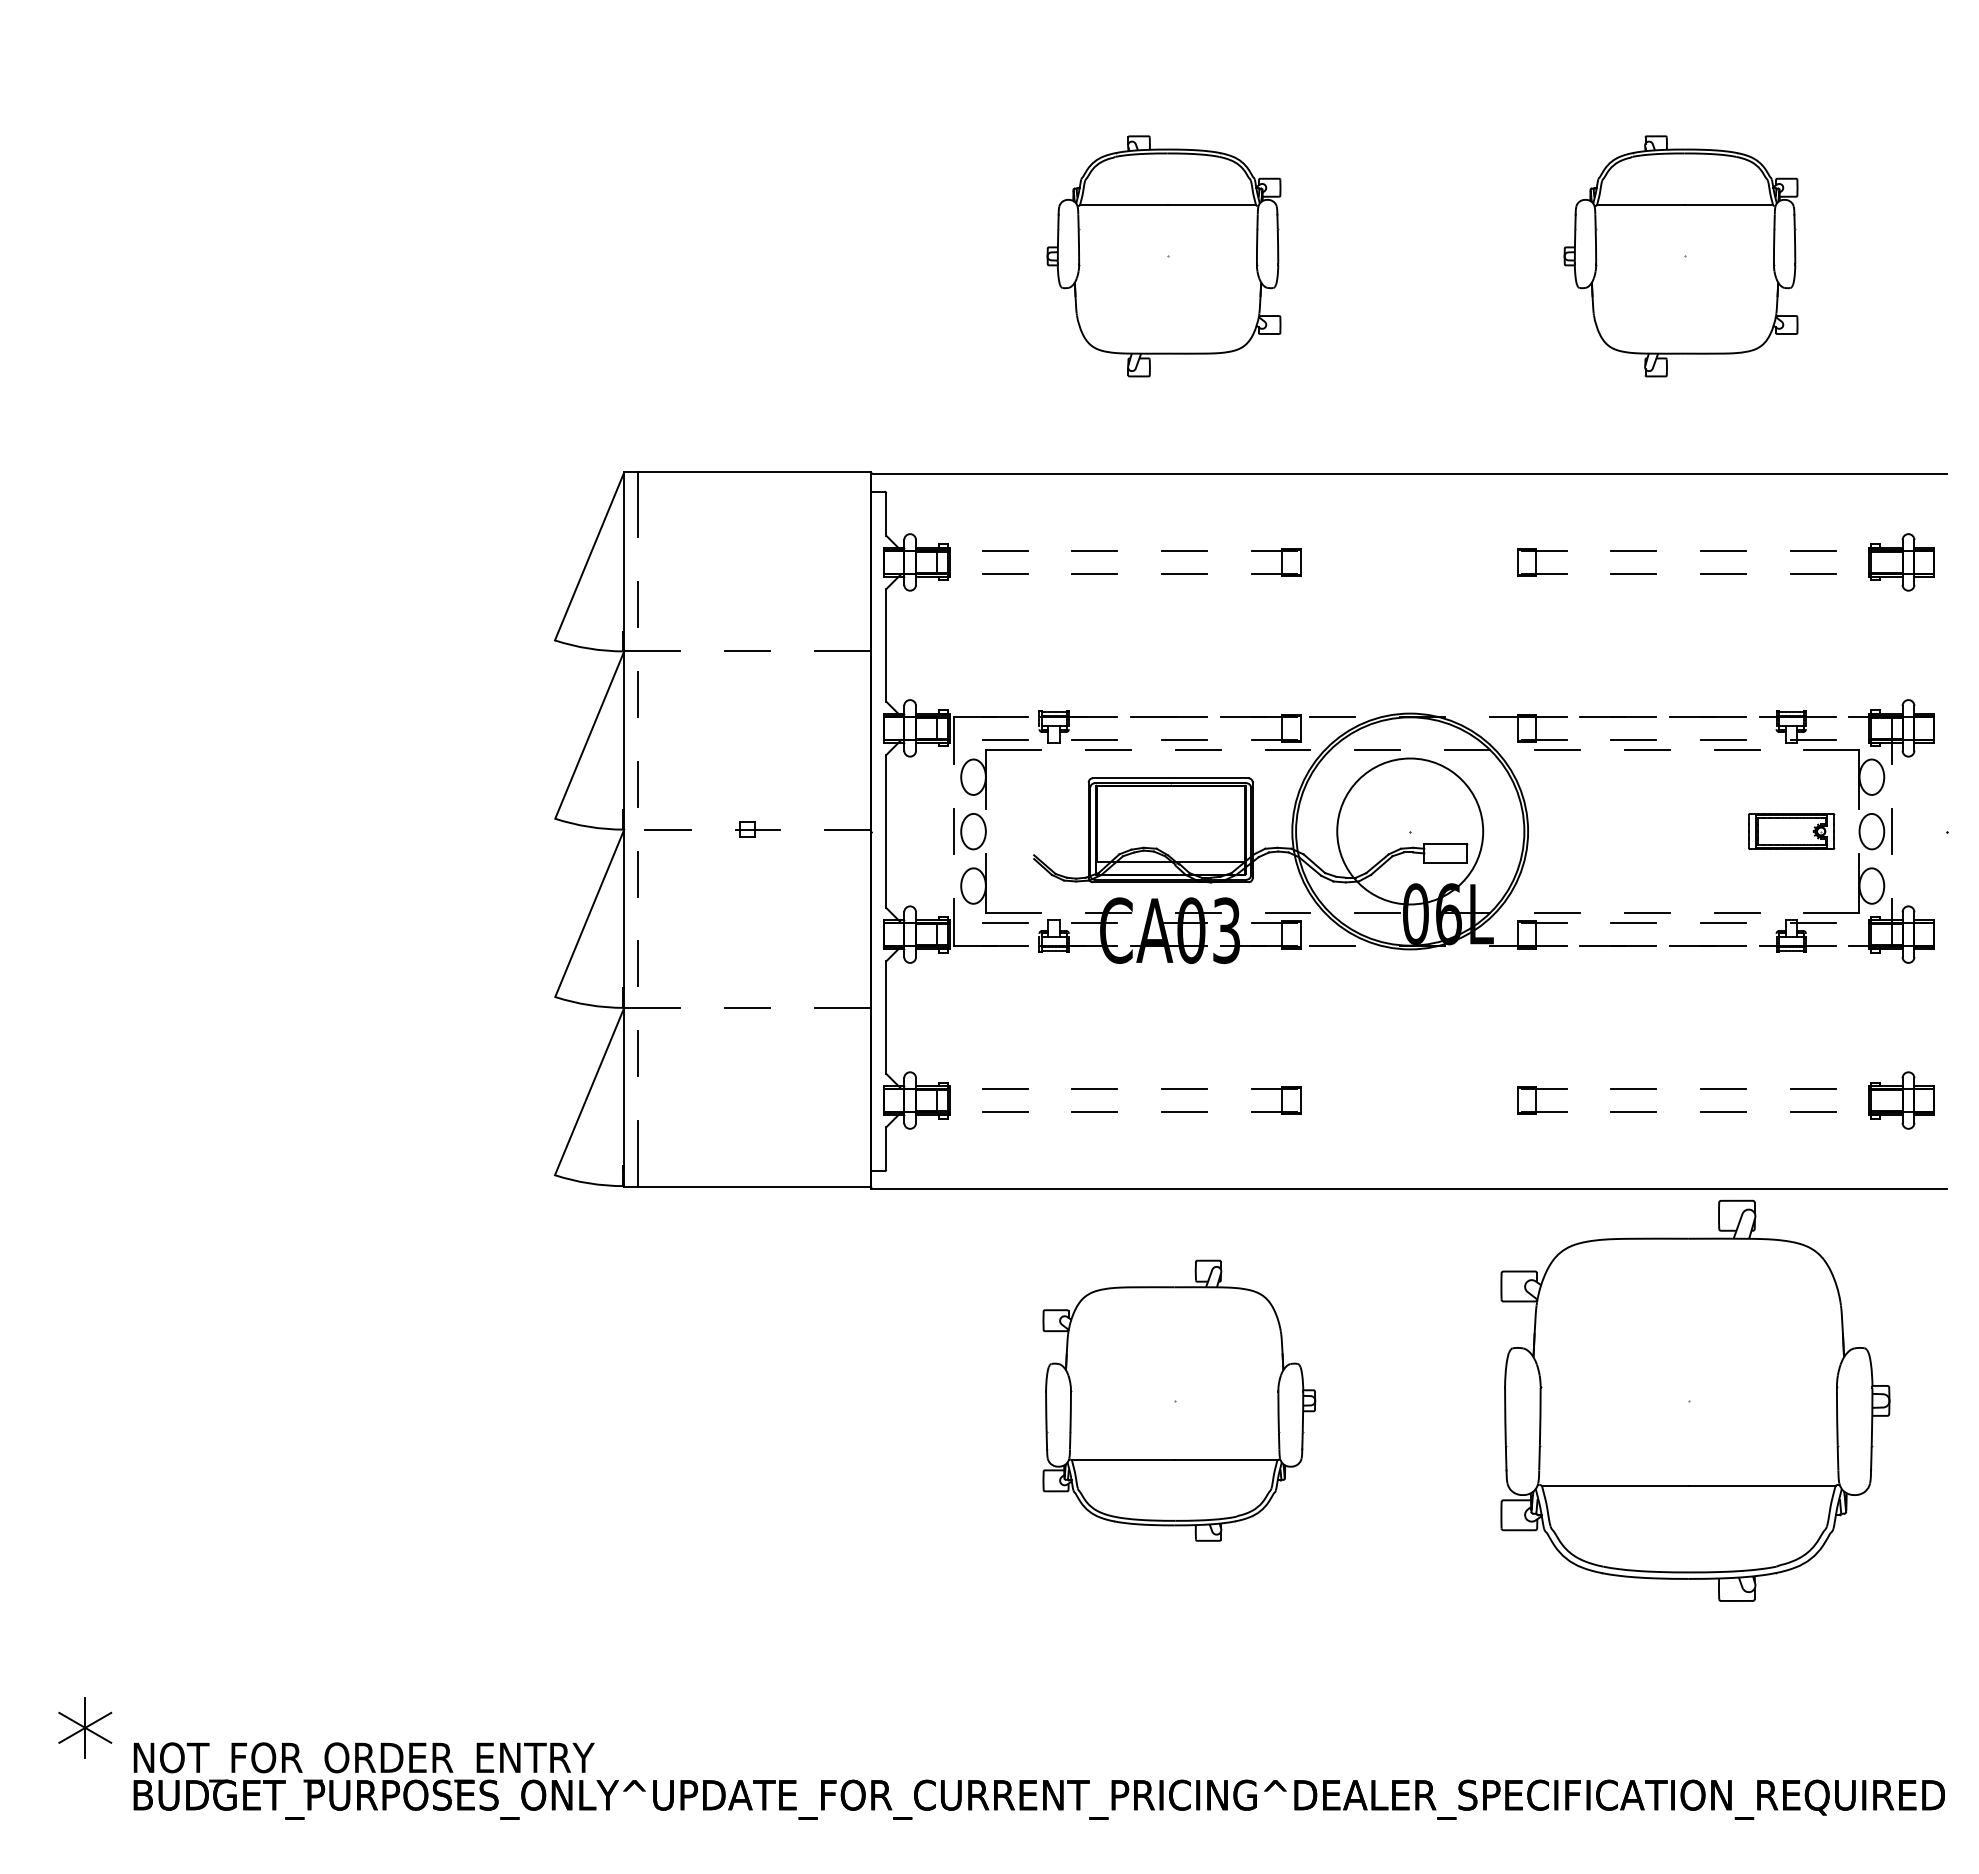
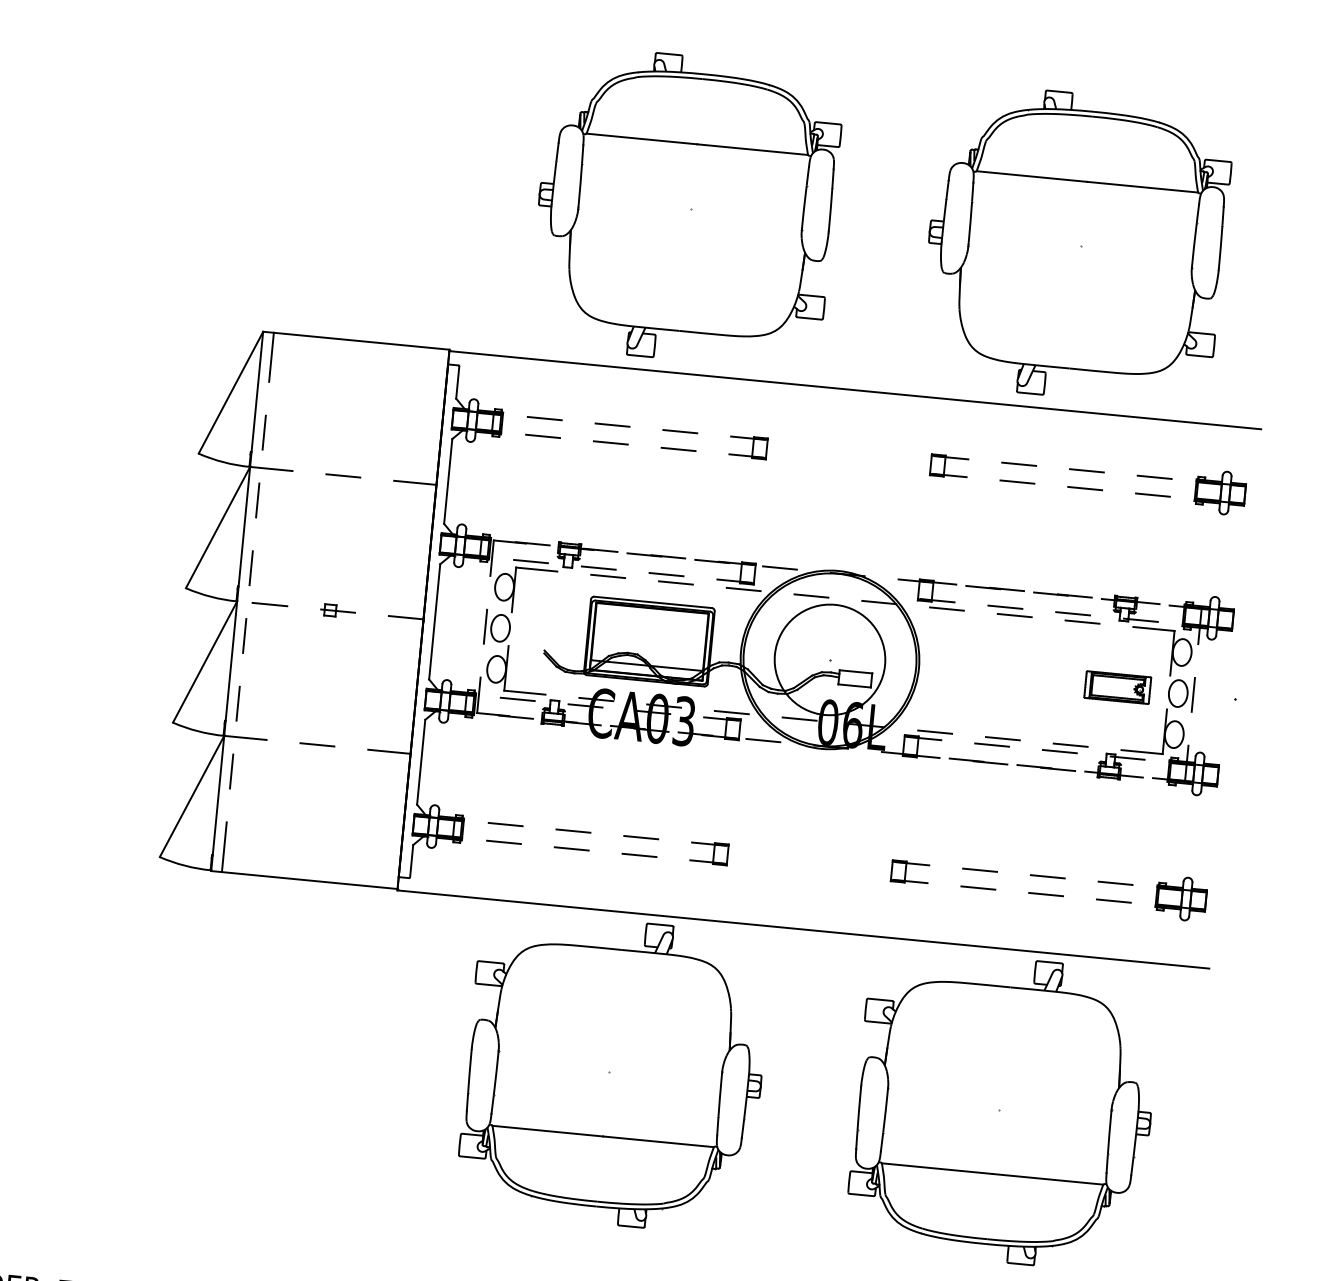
part: (1163, 256) -> (685, 208), size x1.67
part: (1680, 256) -> (1075, 245), size x1.67
part: (1179, 1400) -> (614, 1072), size x1.43

